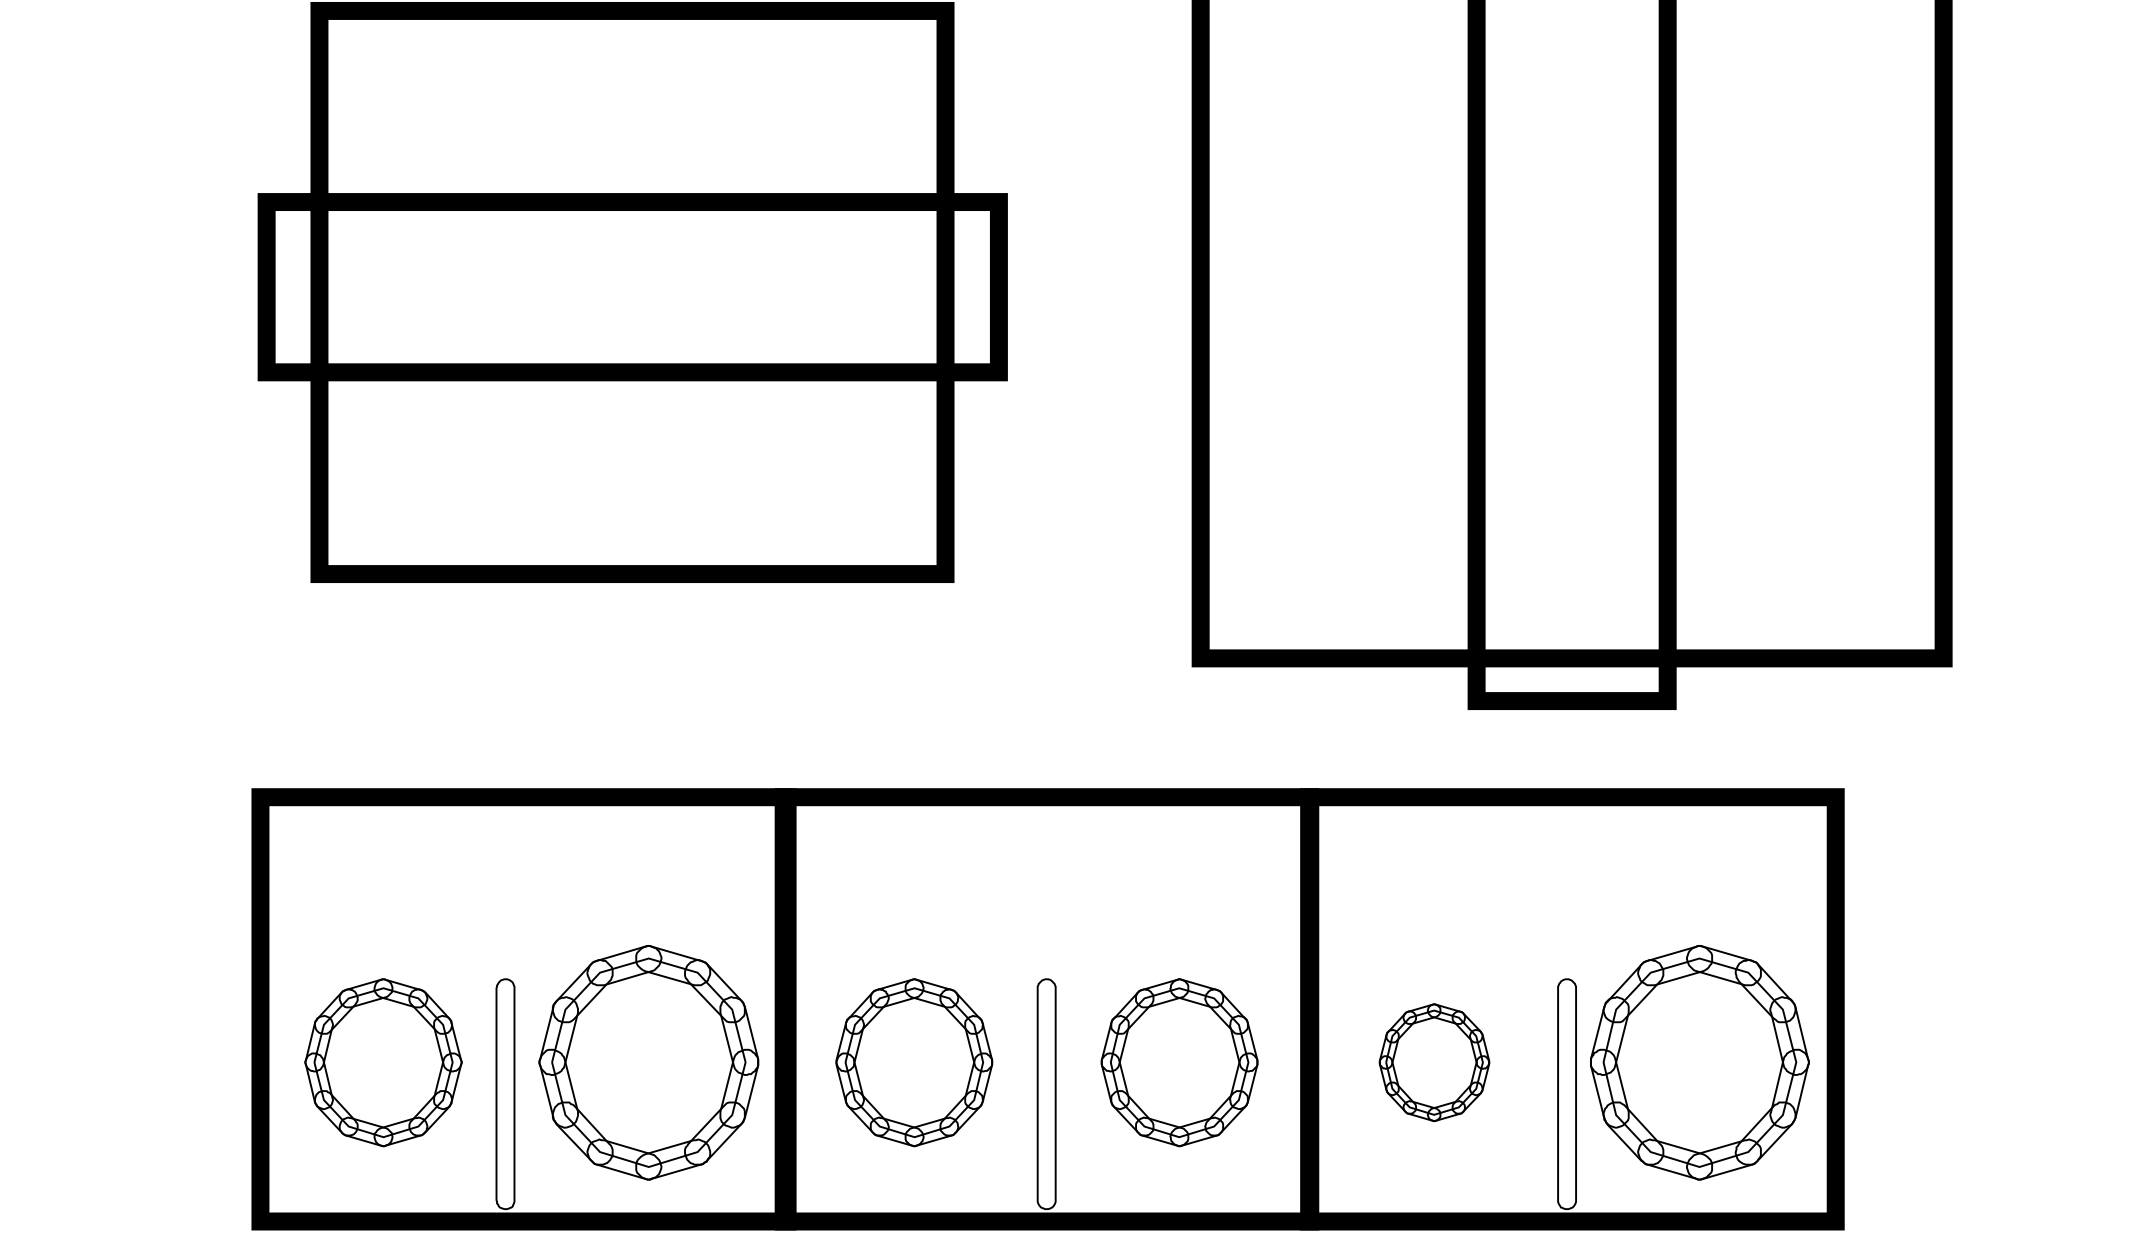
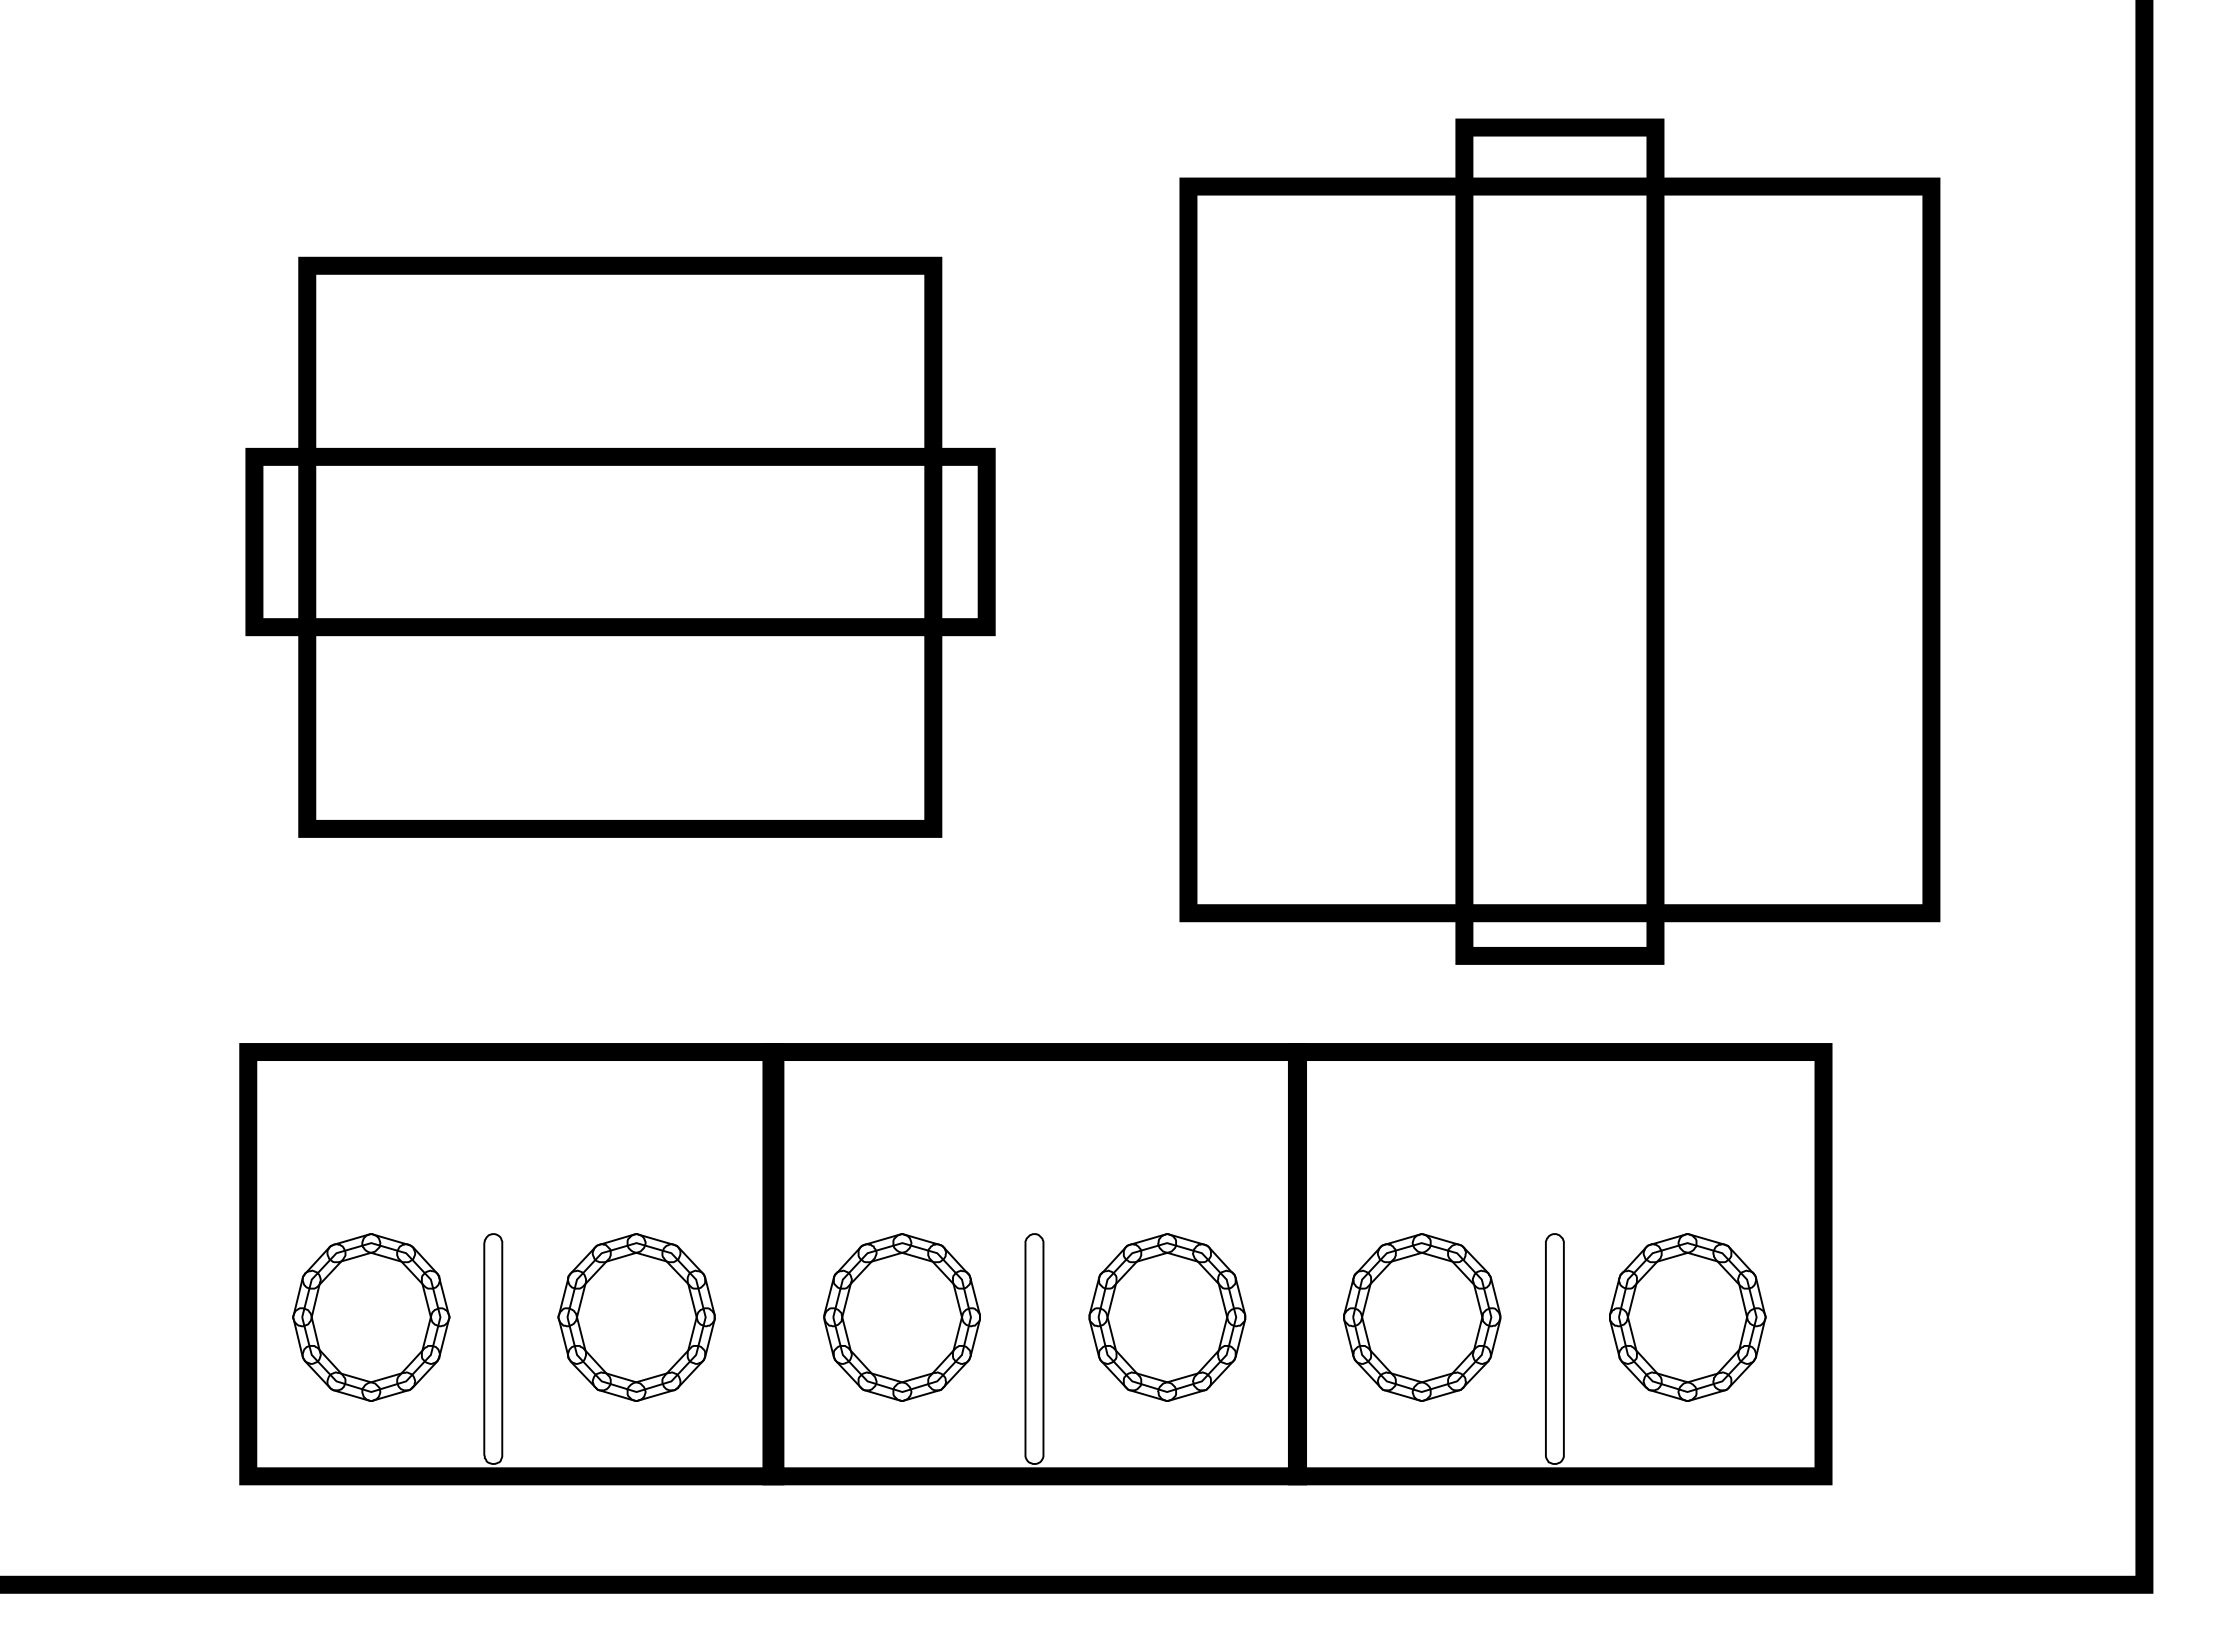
part: (648, 1062) -> (636, 1317), size x0.71
part: (1434, 1062) -> (1422, 1317), size x1.43
part: (1699, 1062) -> (1687, 1317), size x0.71

